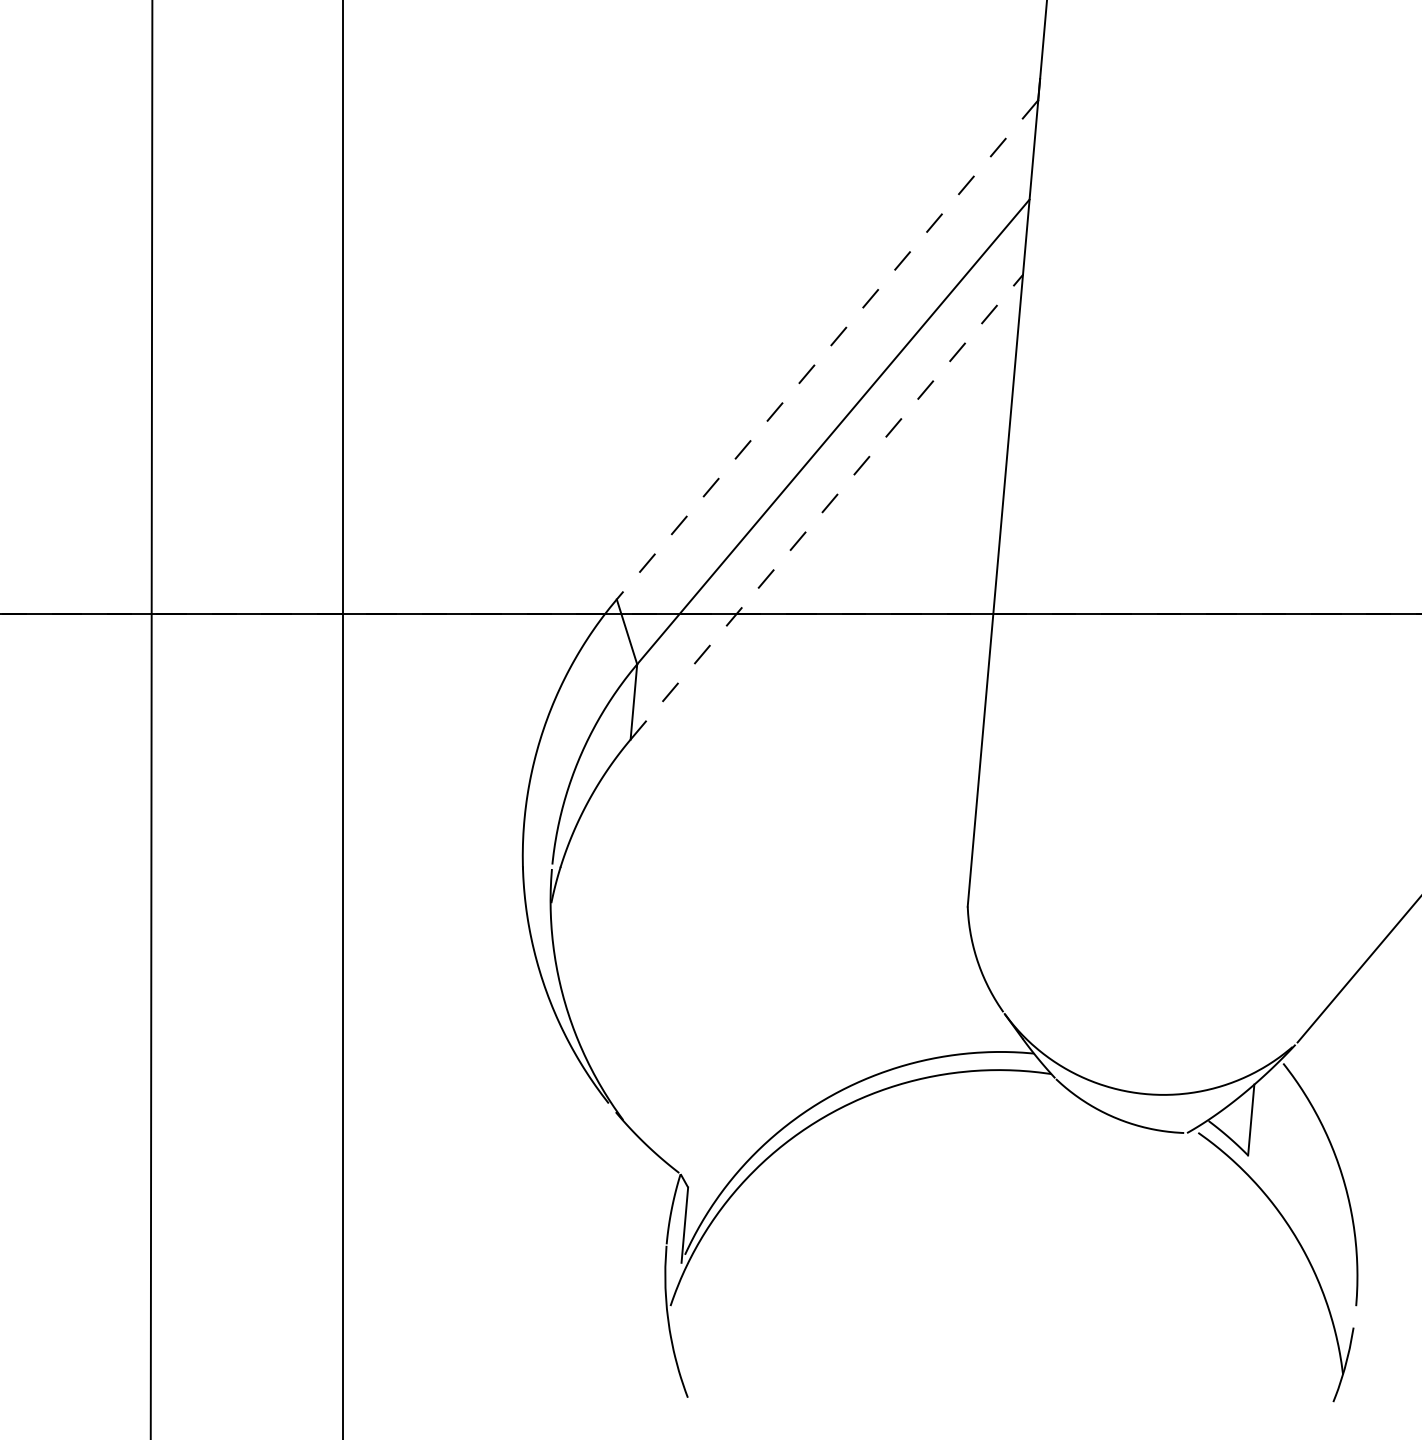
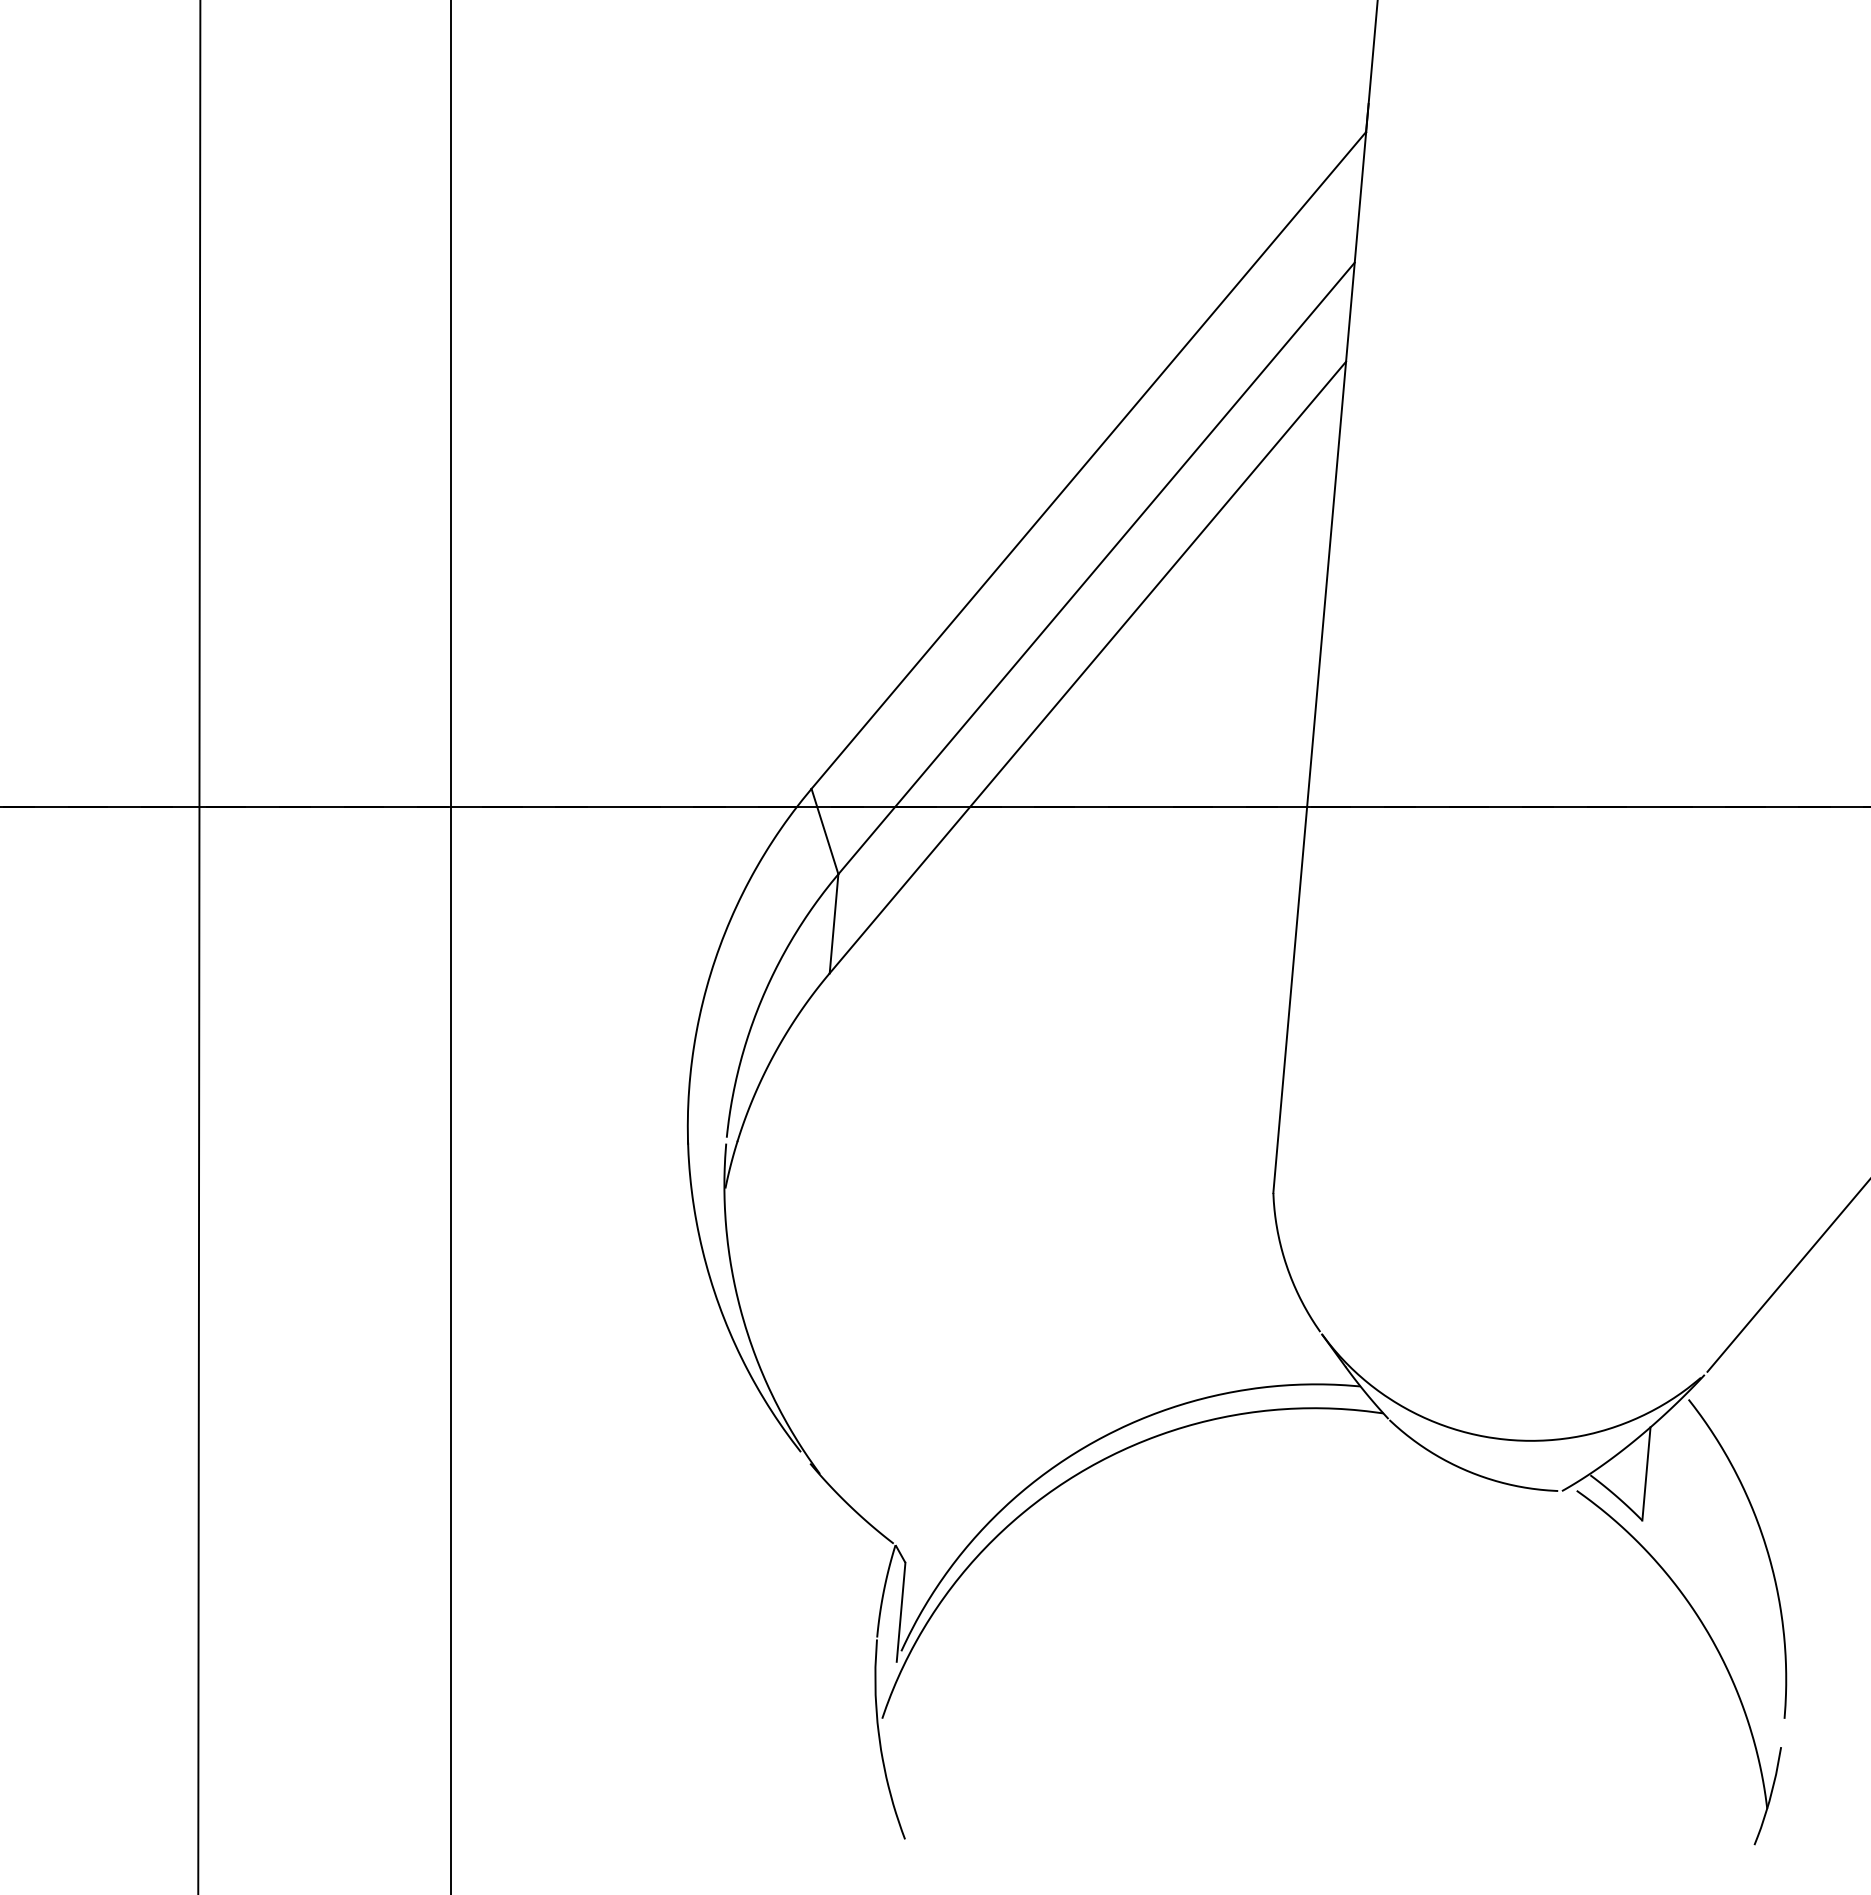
line: (827, 349) -> (1088, 460), dashed -> solid
line: (827, 507) -> (1088, 667), dashed -> solid

